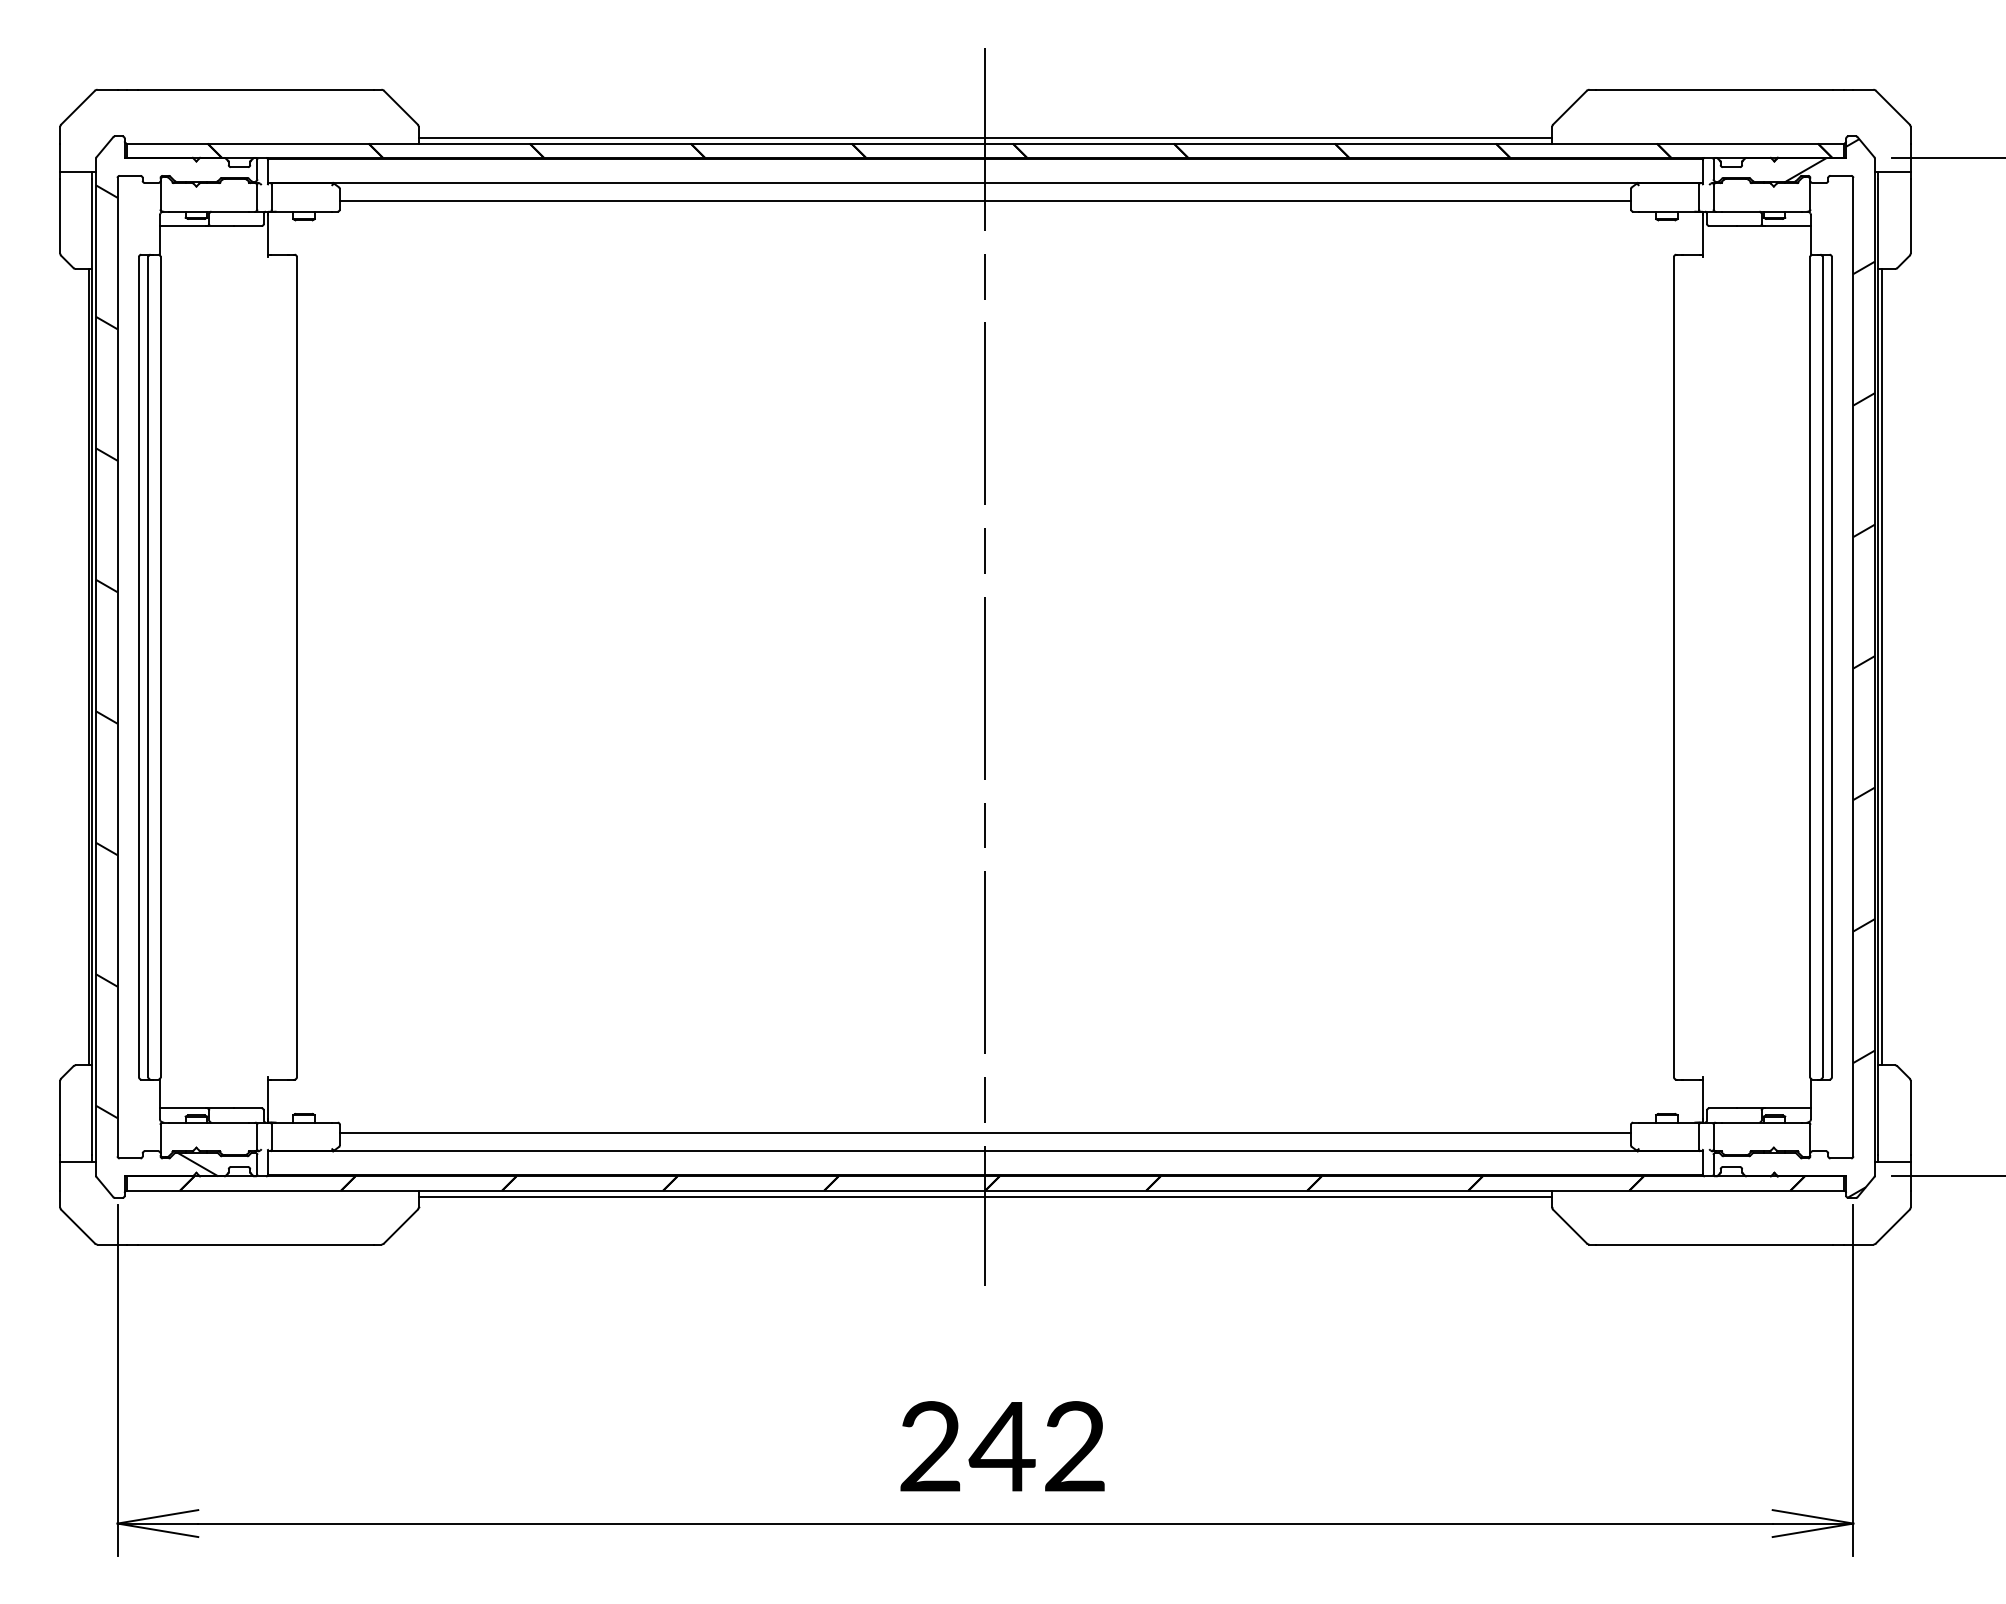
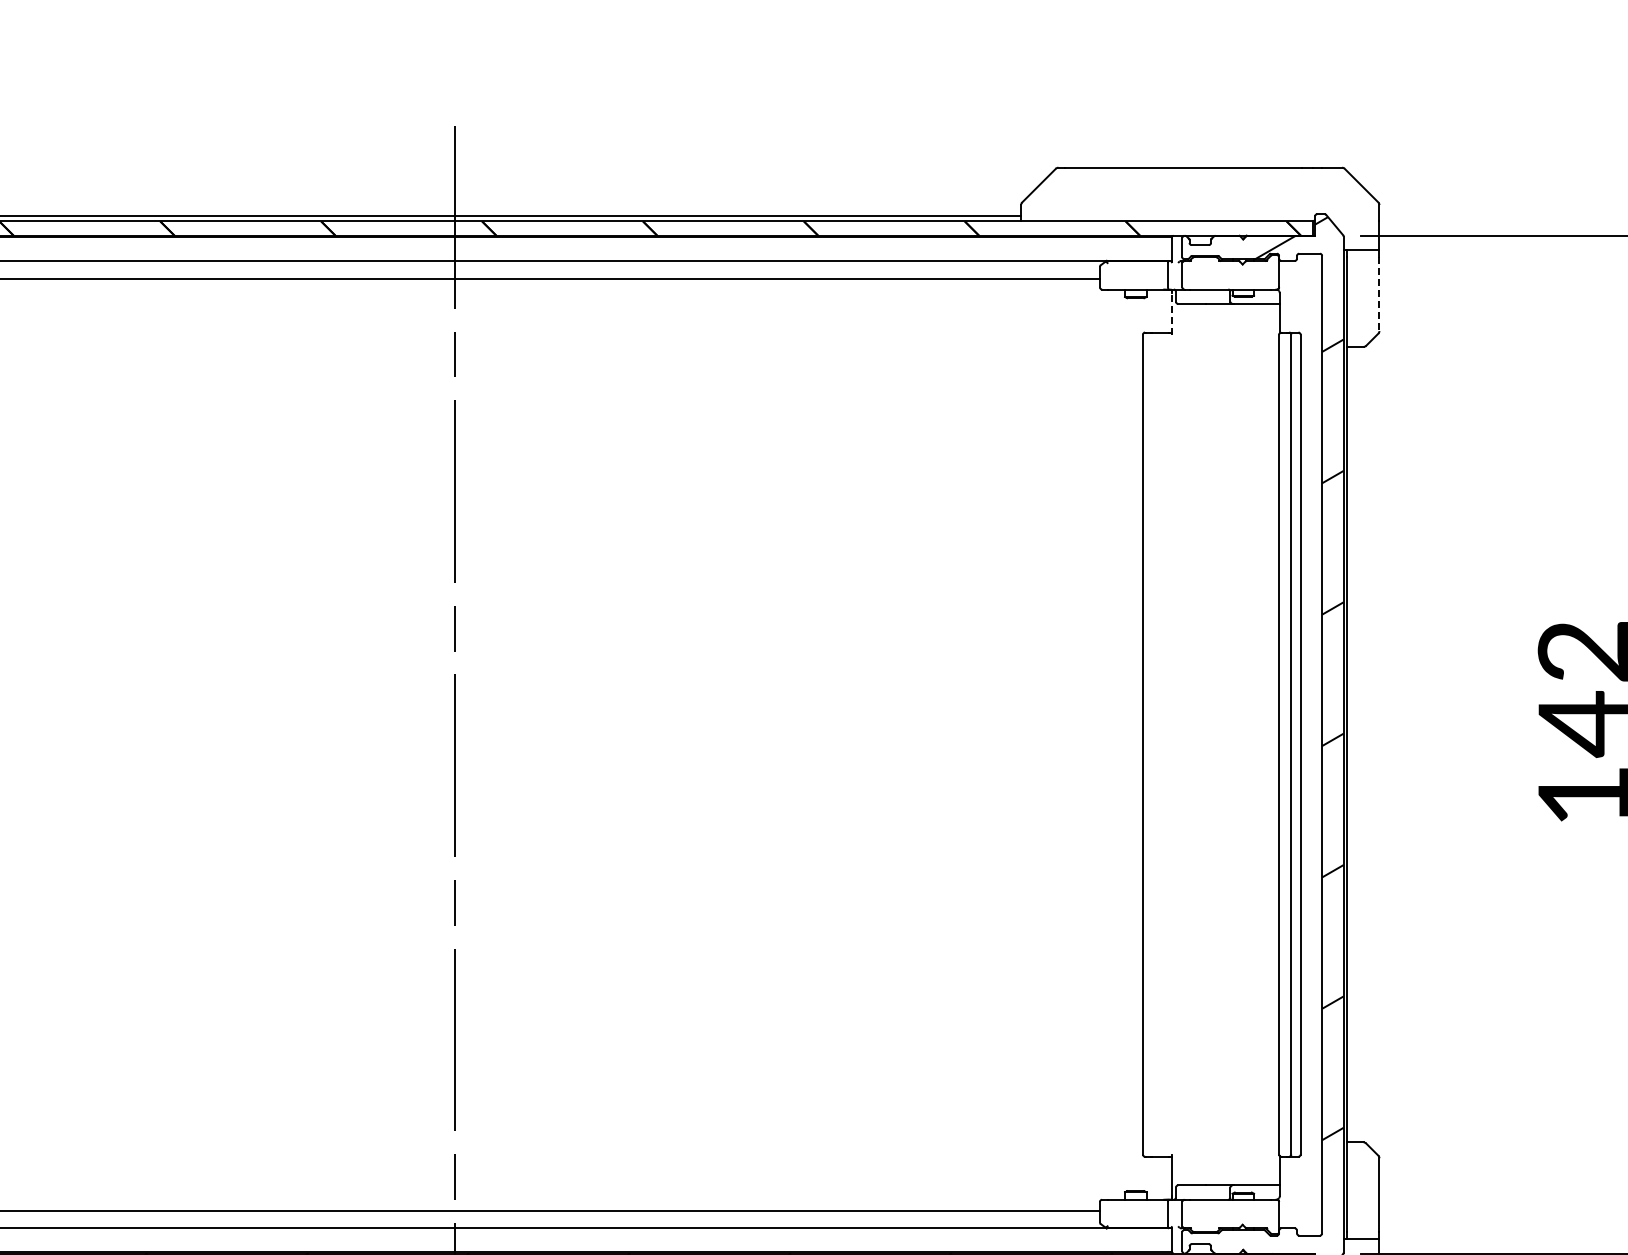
line: (1910, 216) -> (1379, 294), solid -> dashed
line: (1702, 236) -> (1171, 314), solid -> dashed
line: (1882, 667) -> (1351, 745), removed

